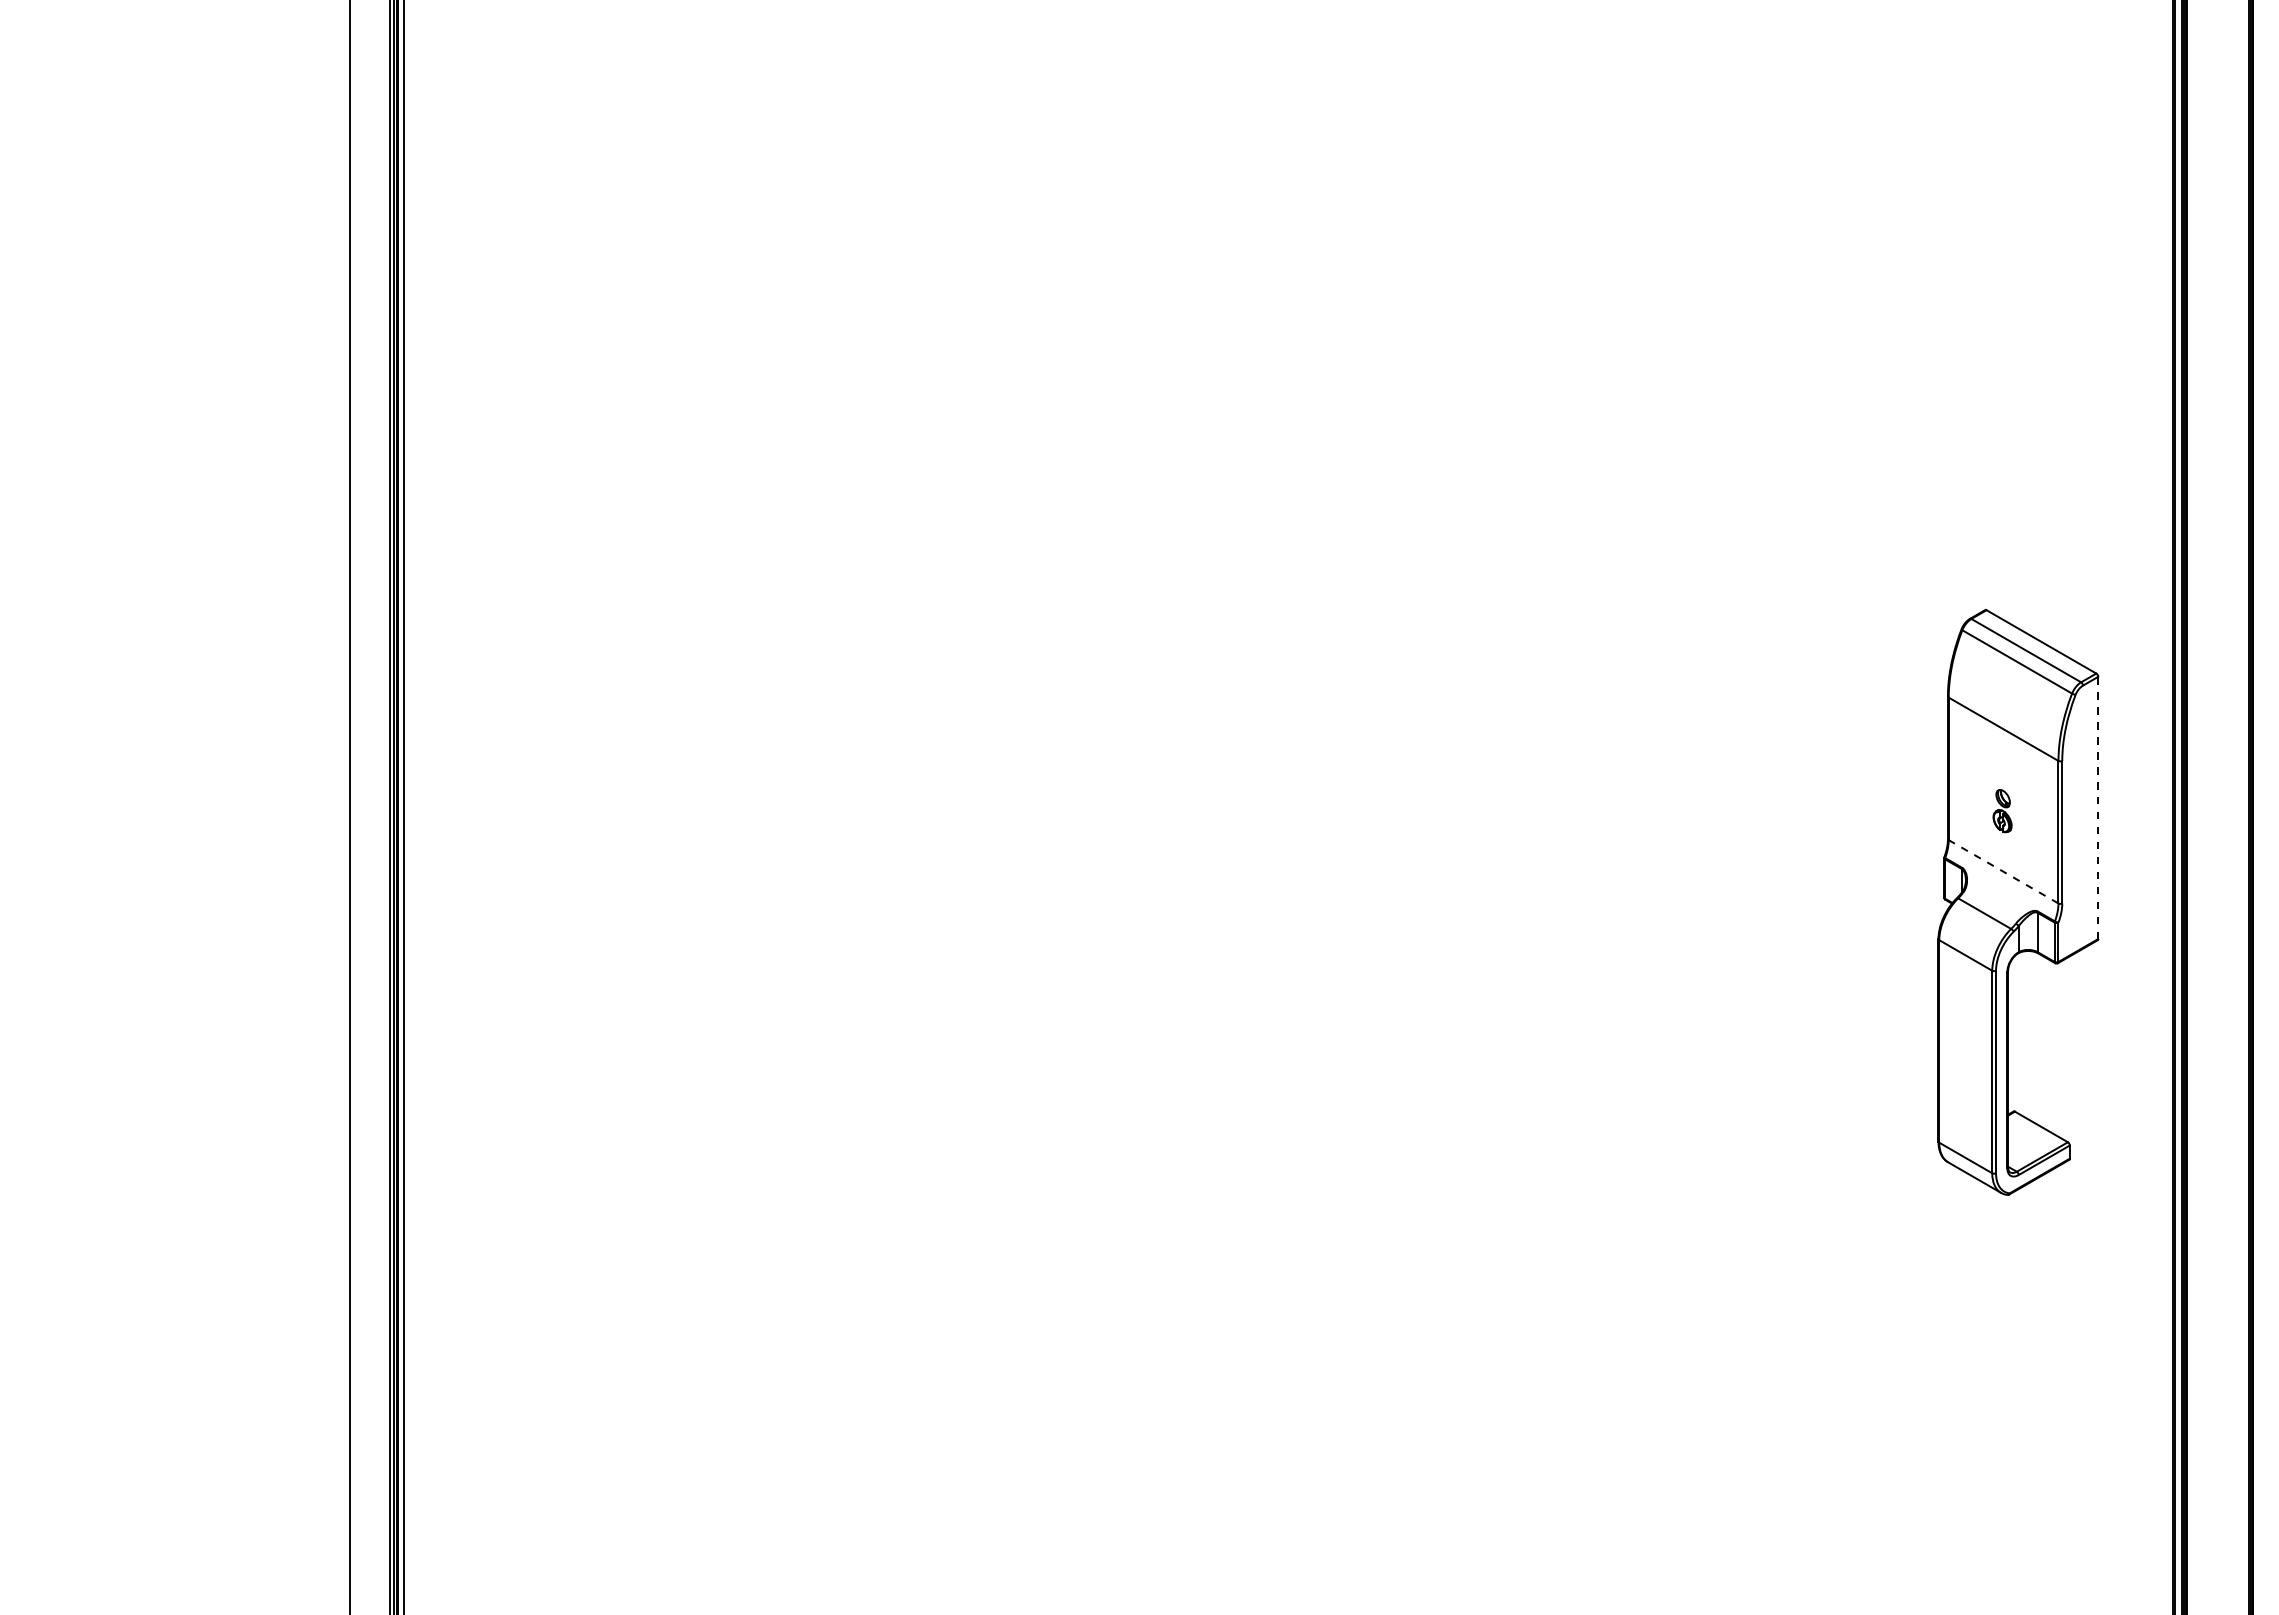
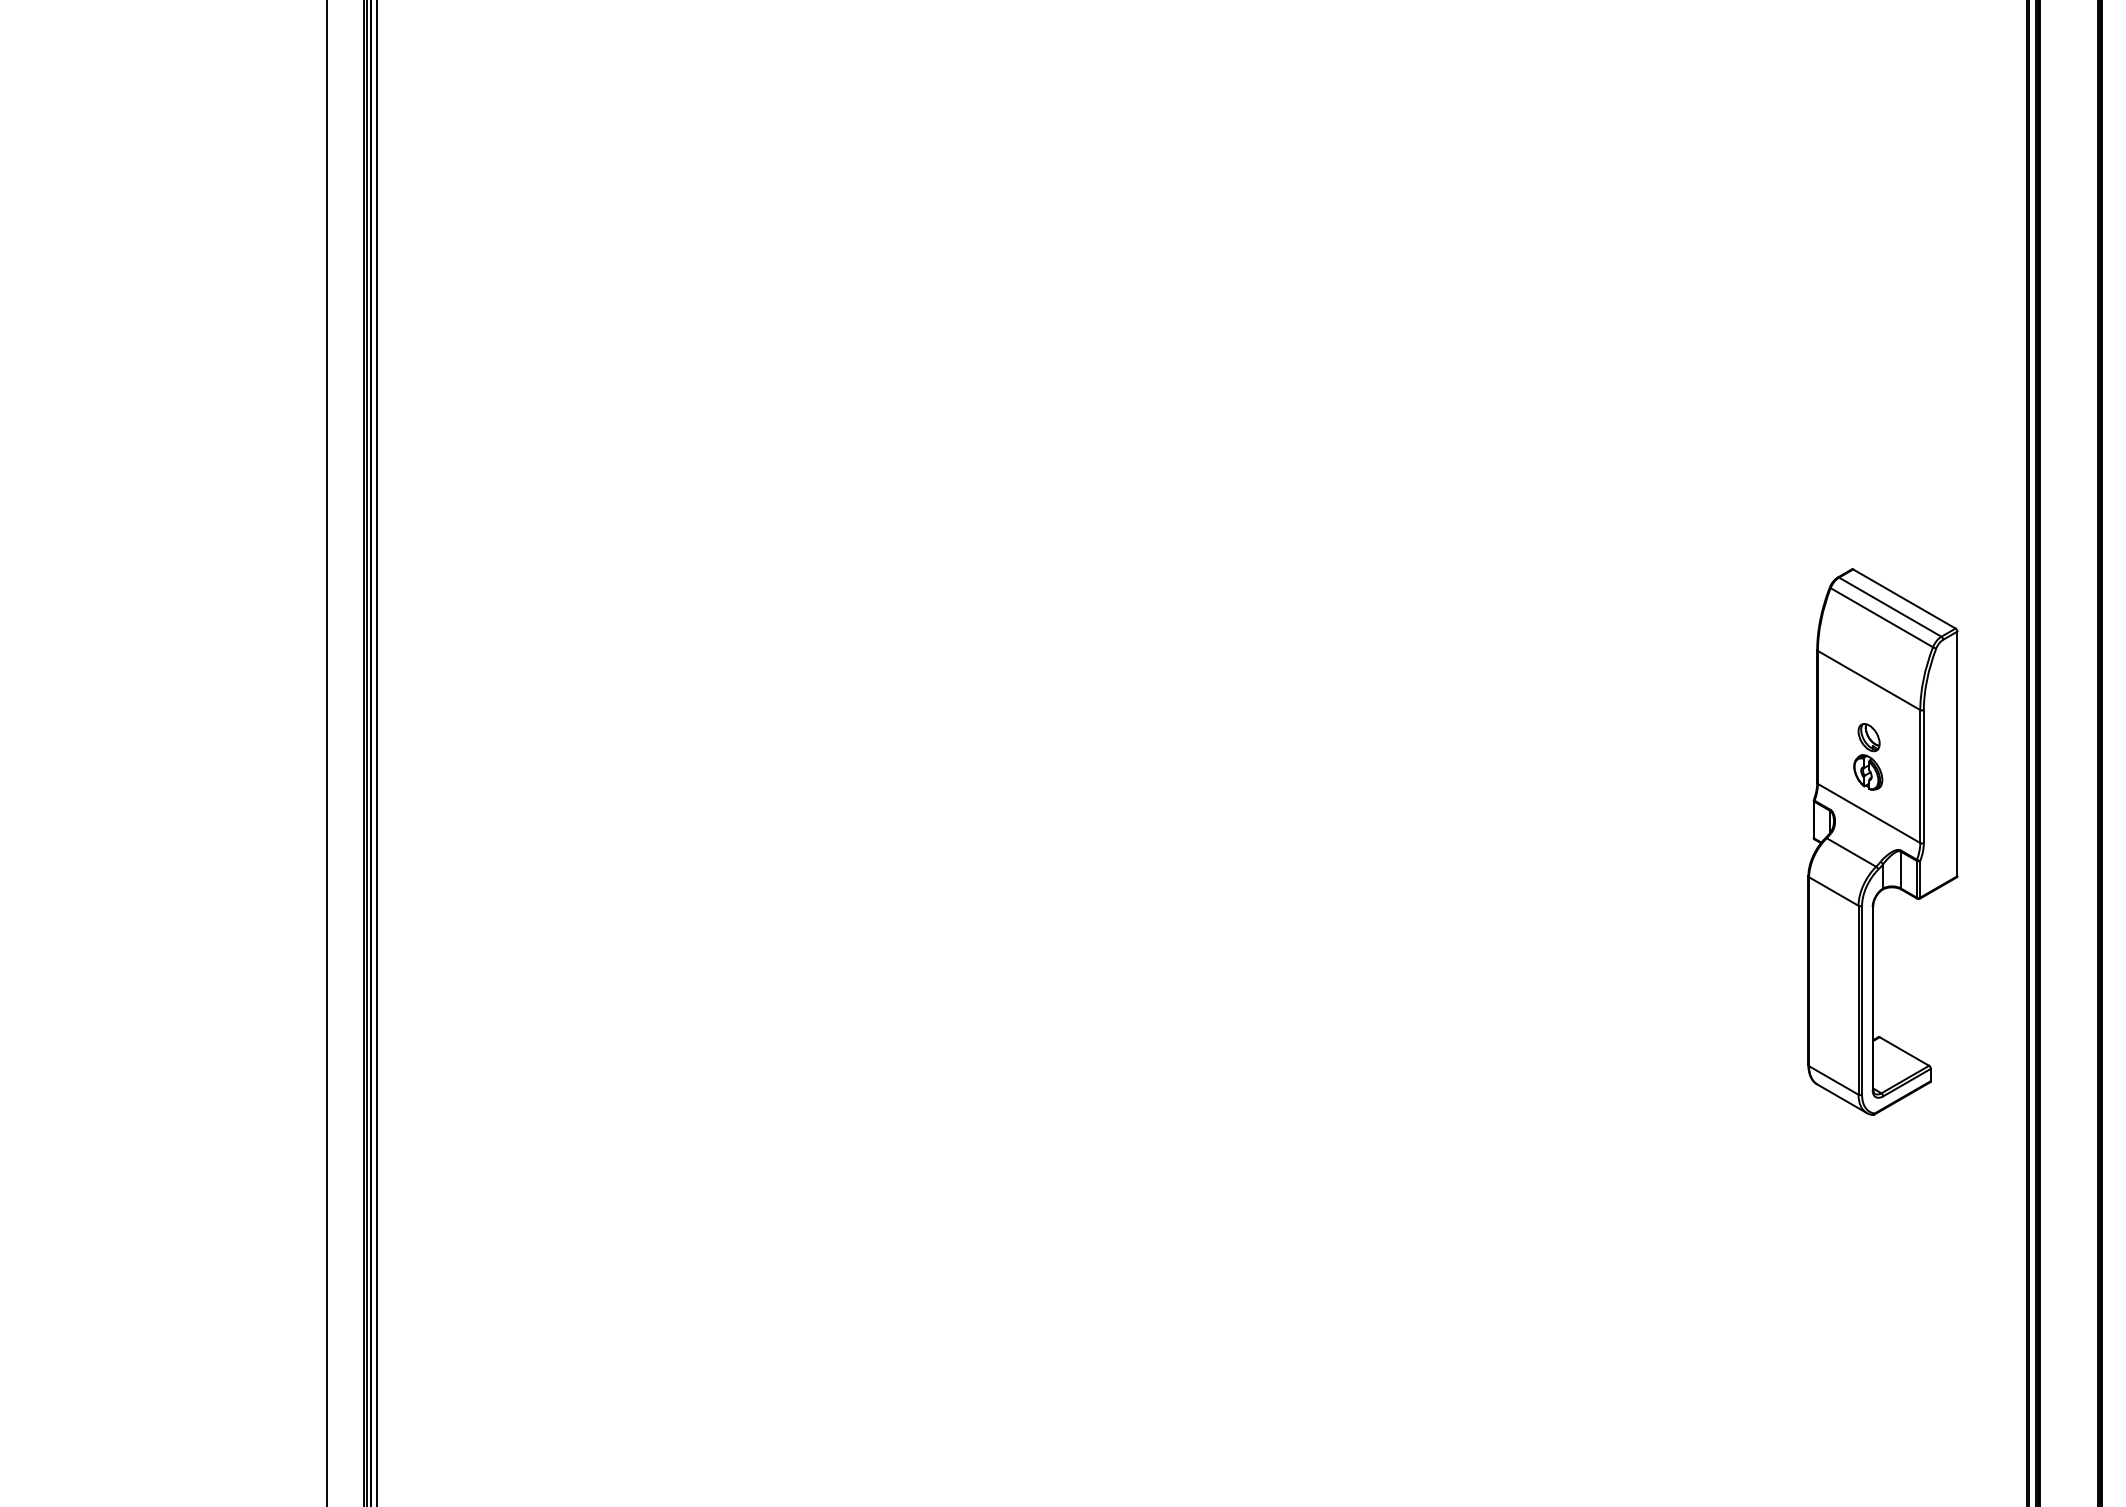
line: (2098, 807) -> (1957, 753), dashed -> solid
part: (2002, 810) -> (1868, 756), size x1.67
line: (2003, 871) -> (1869, 813), dashed -> solid

